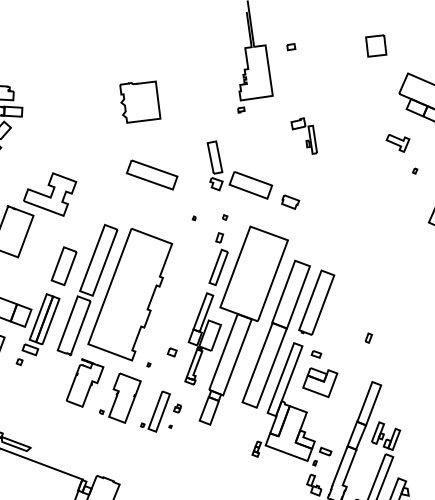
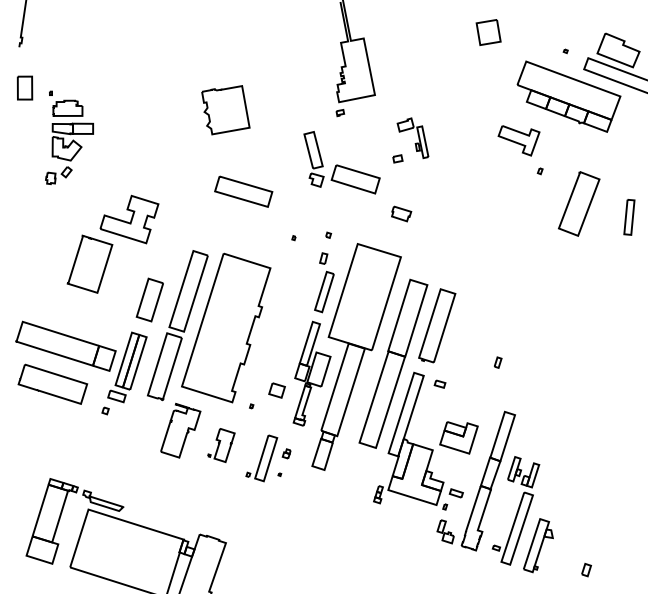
part: (290, 46) -> (397, 158), moved
part: (397, 143) -> (518, 141), size x1.6
part: (239, 169) -> (341, 162), moved
part: (172, 352) -> (277, 390), size x1.6
part: (319, 382) -> (458, 437), moved
part: (120, 398) -> (221, 445), size x0.6

